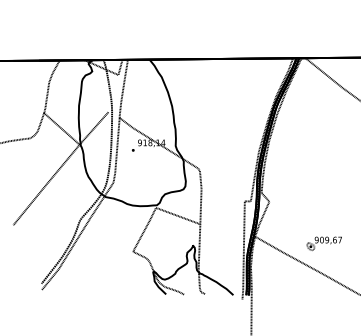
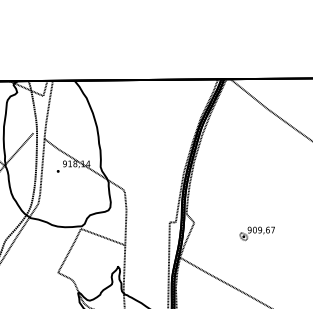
part: (323, 243) -> (256, 233), moved

